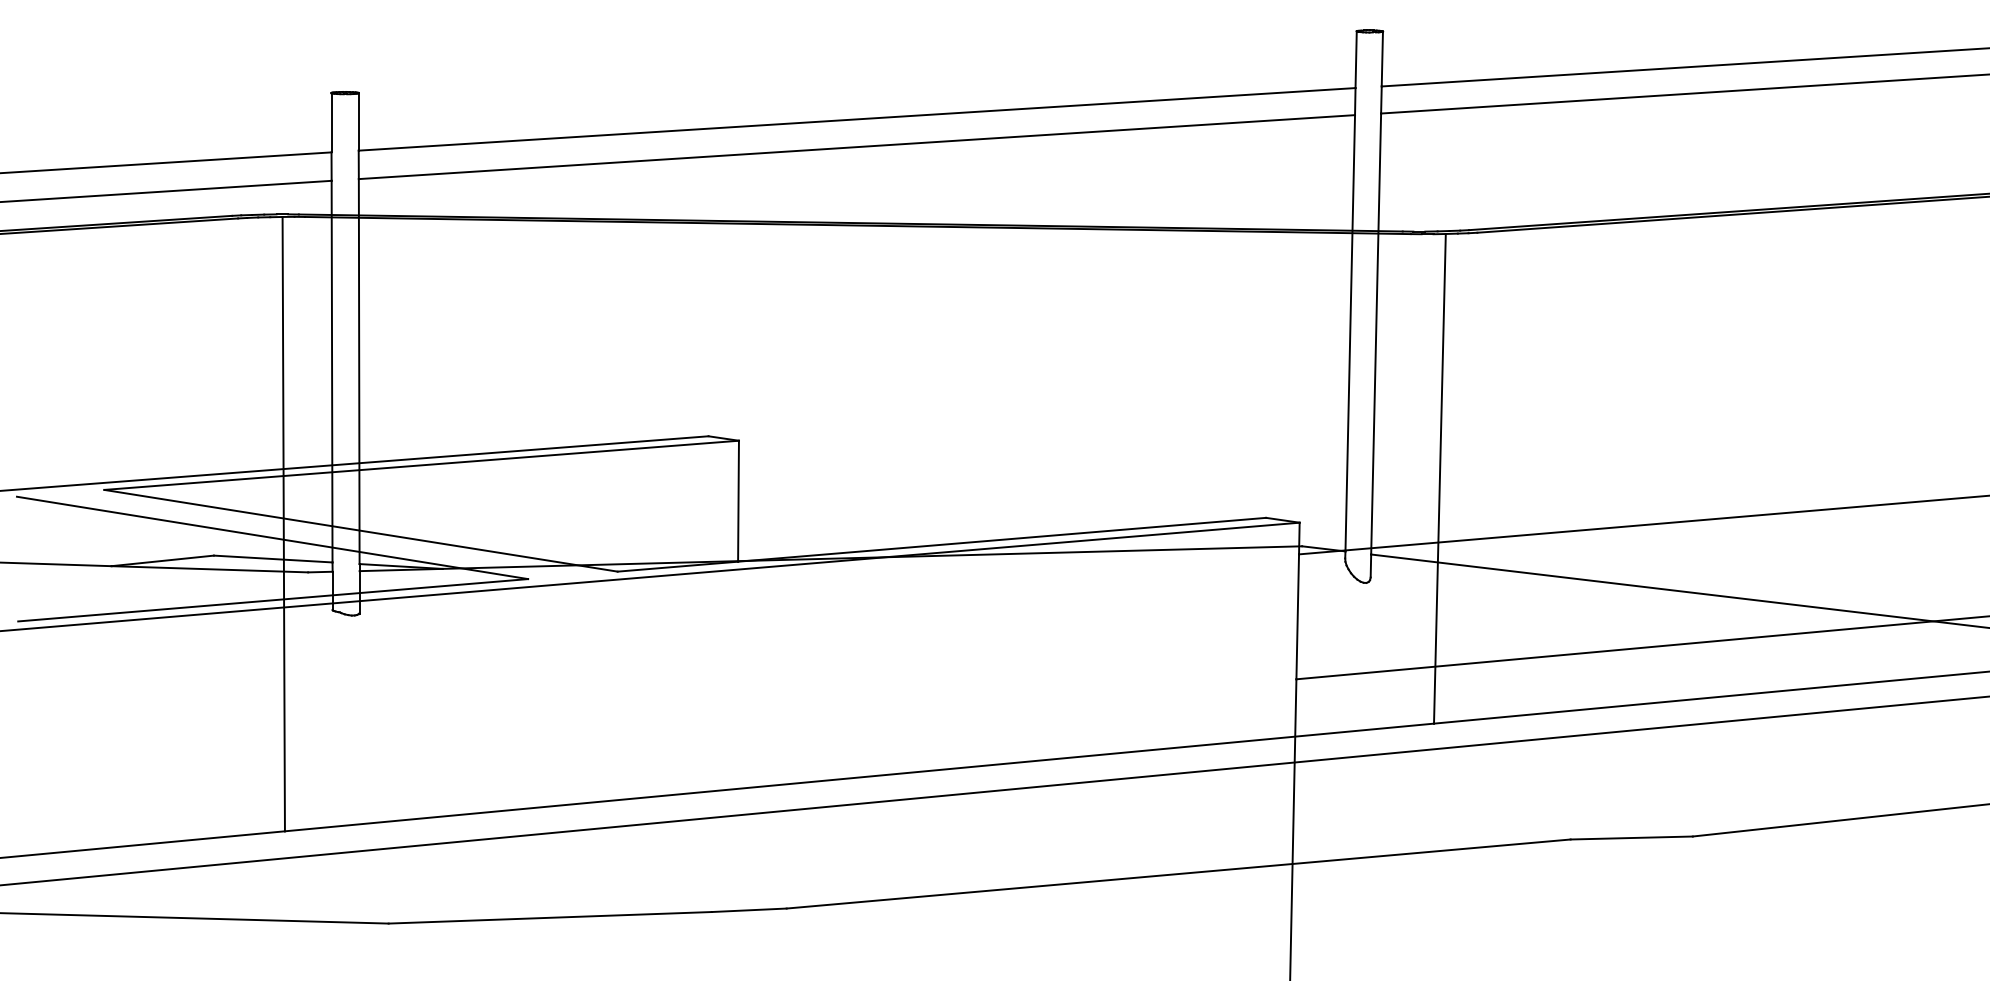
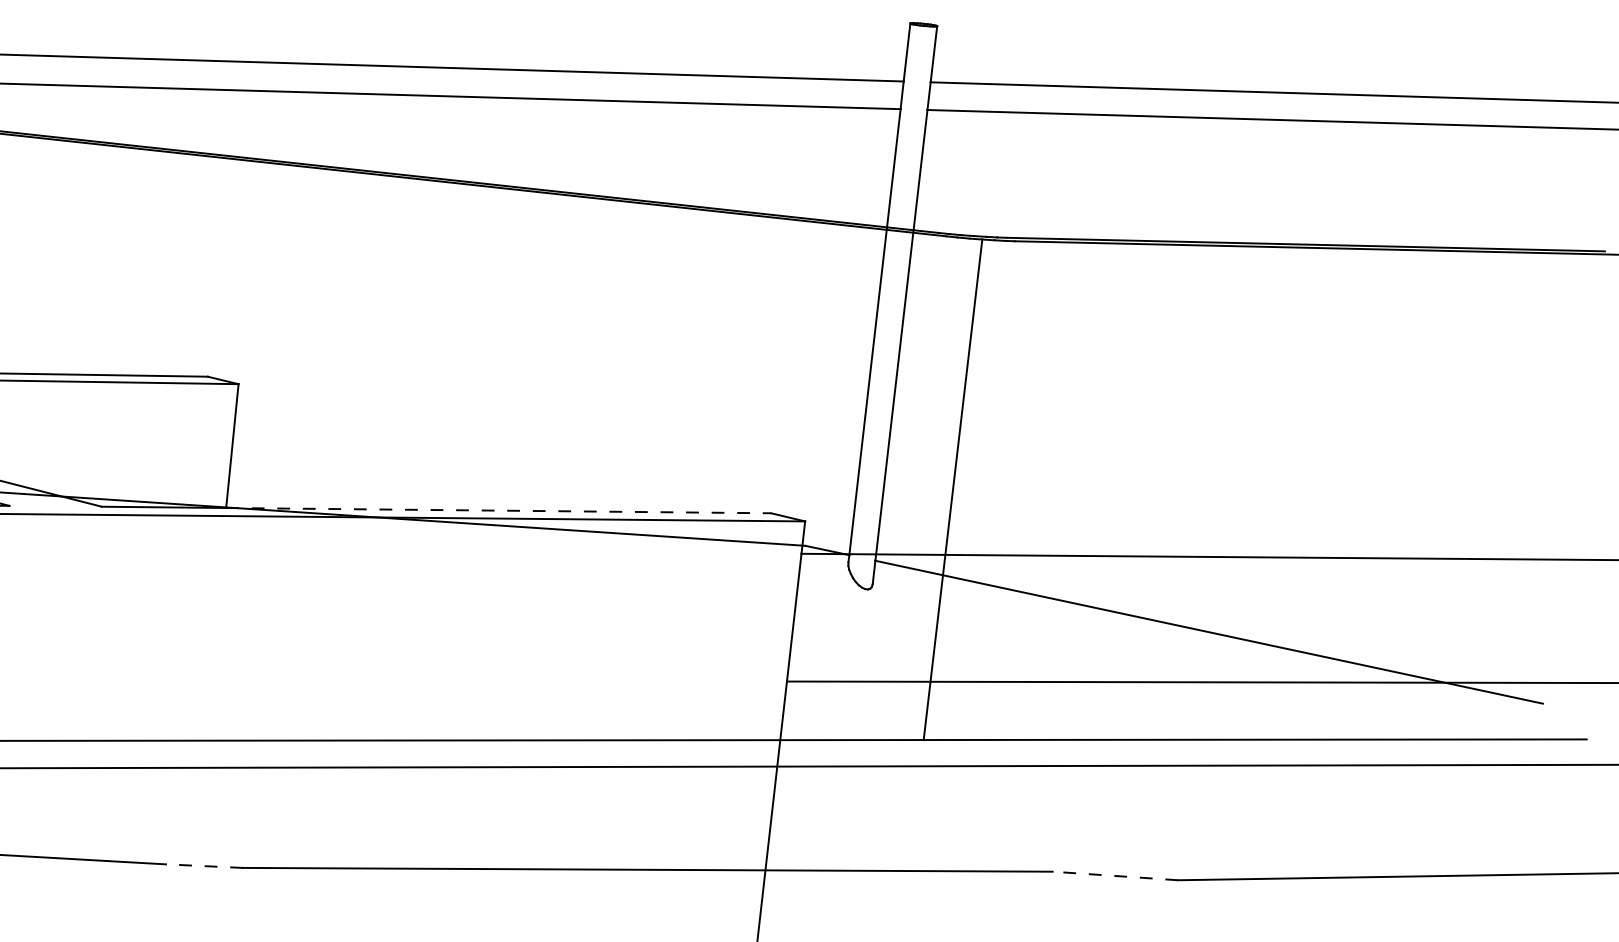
line: (1002, 539) -> (499, 510), solid -> dashed
line: (1631, 838) -> (1115, 876), solid -> dashed
line: (748, 910) -> (203, 866), solid -> dashed

